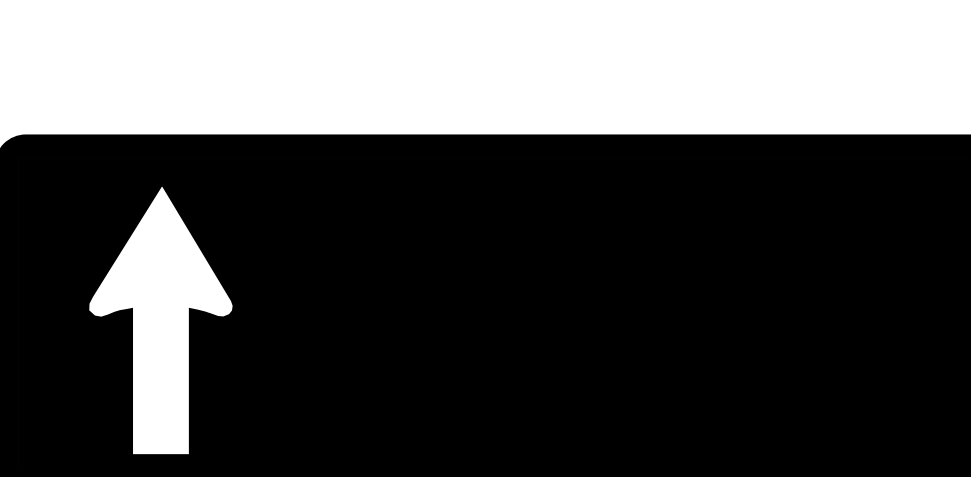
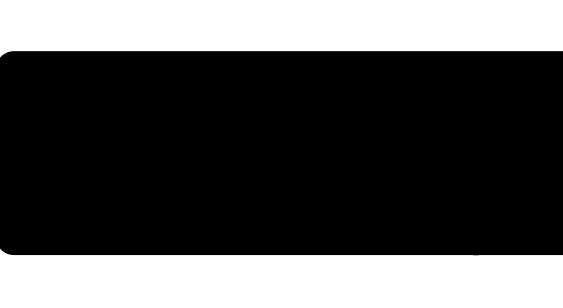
fill: (161, 318) -> (90, 155), added

